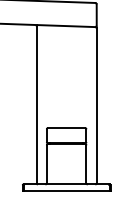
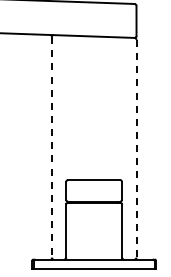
line: (36, 104) -> (51, 147), solid -> dashed
line: (96, 105) -> (136, 148), solid -> dashed

